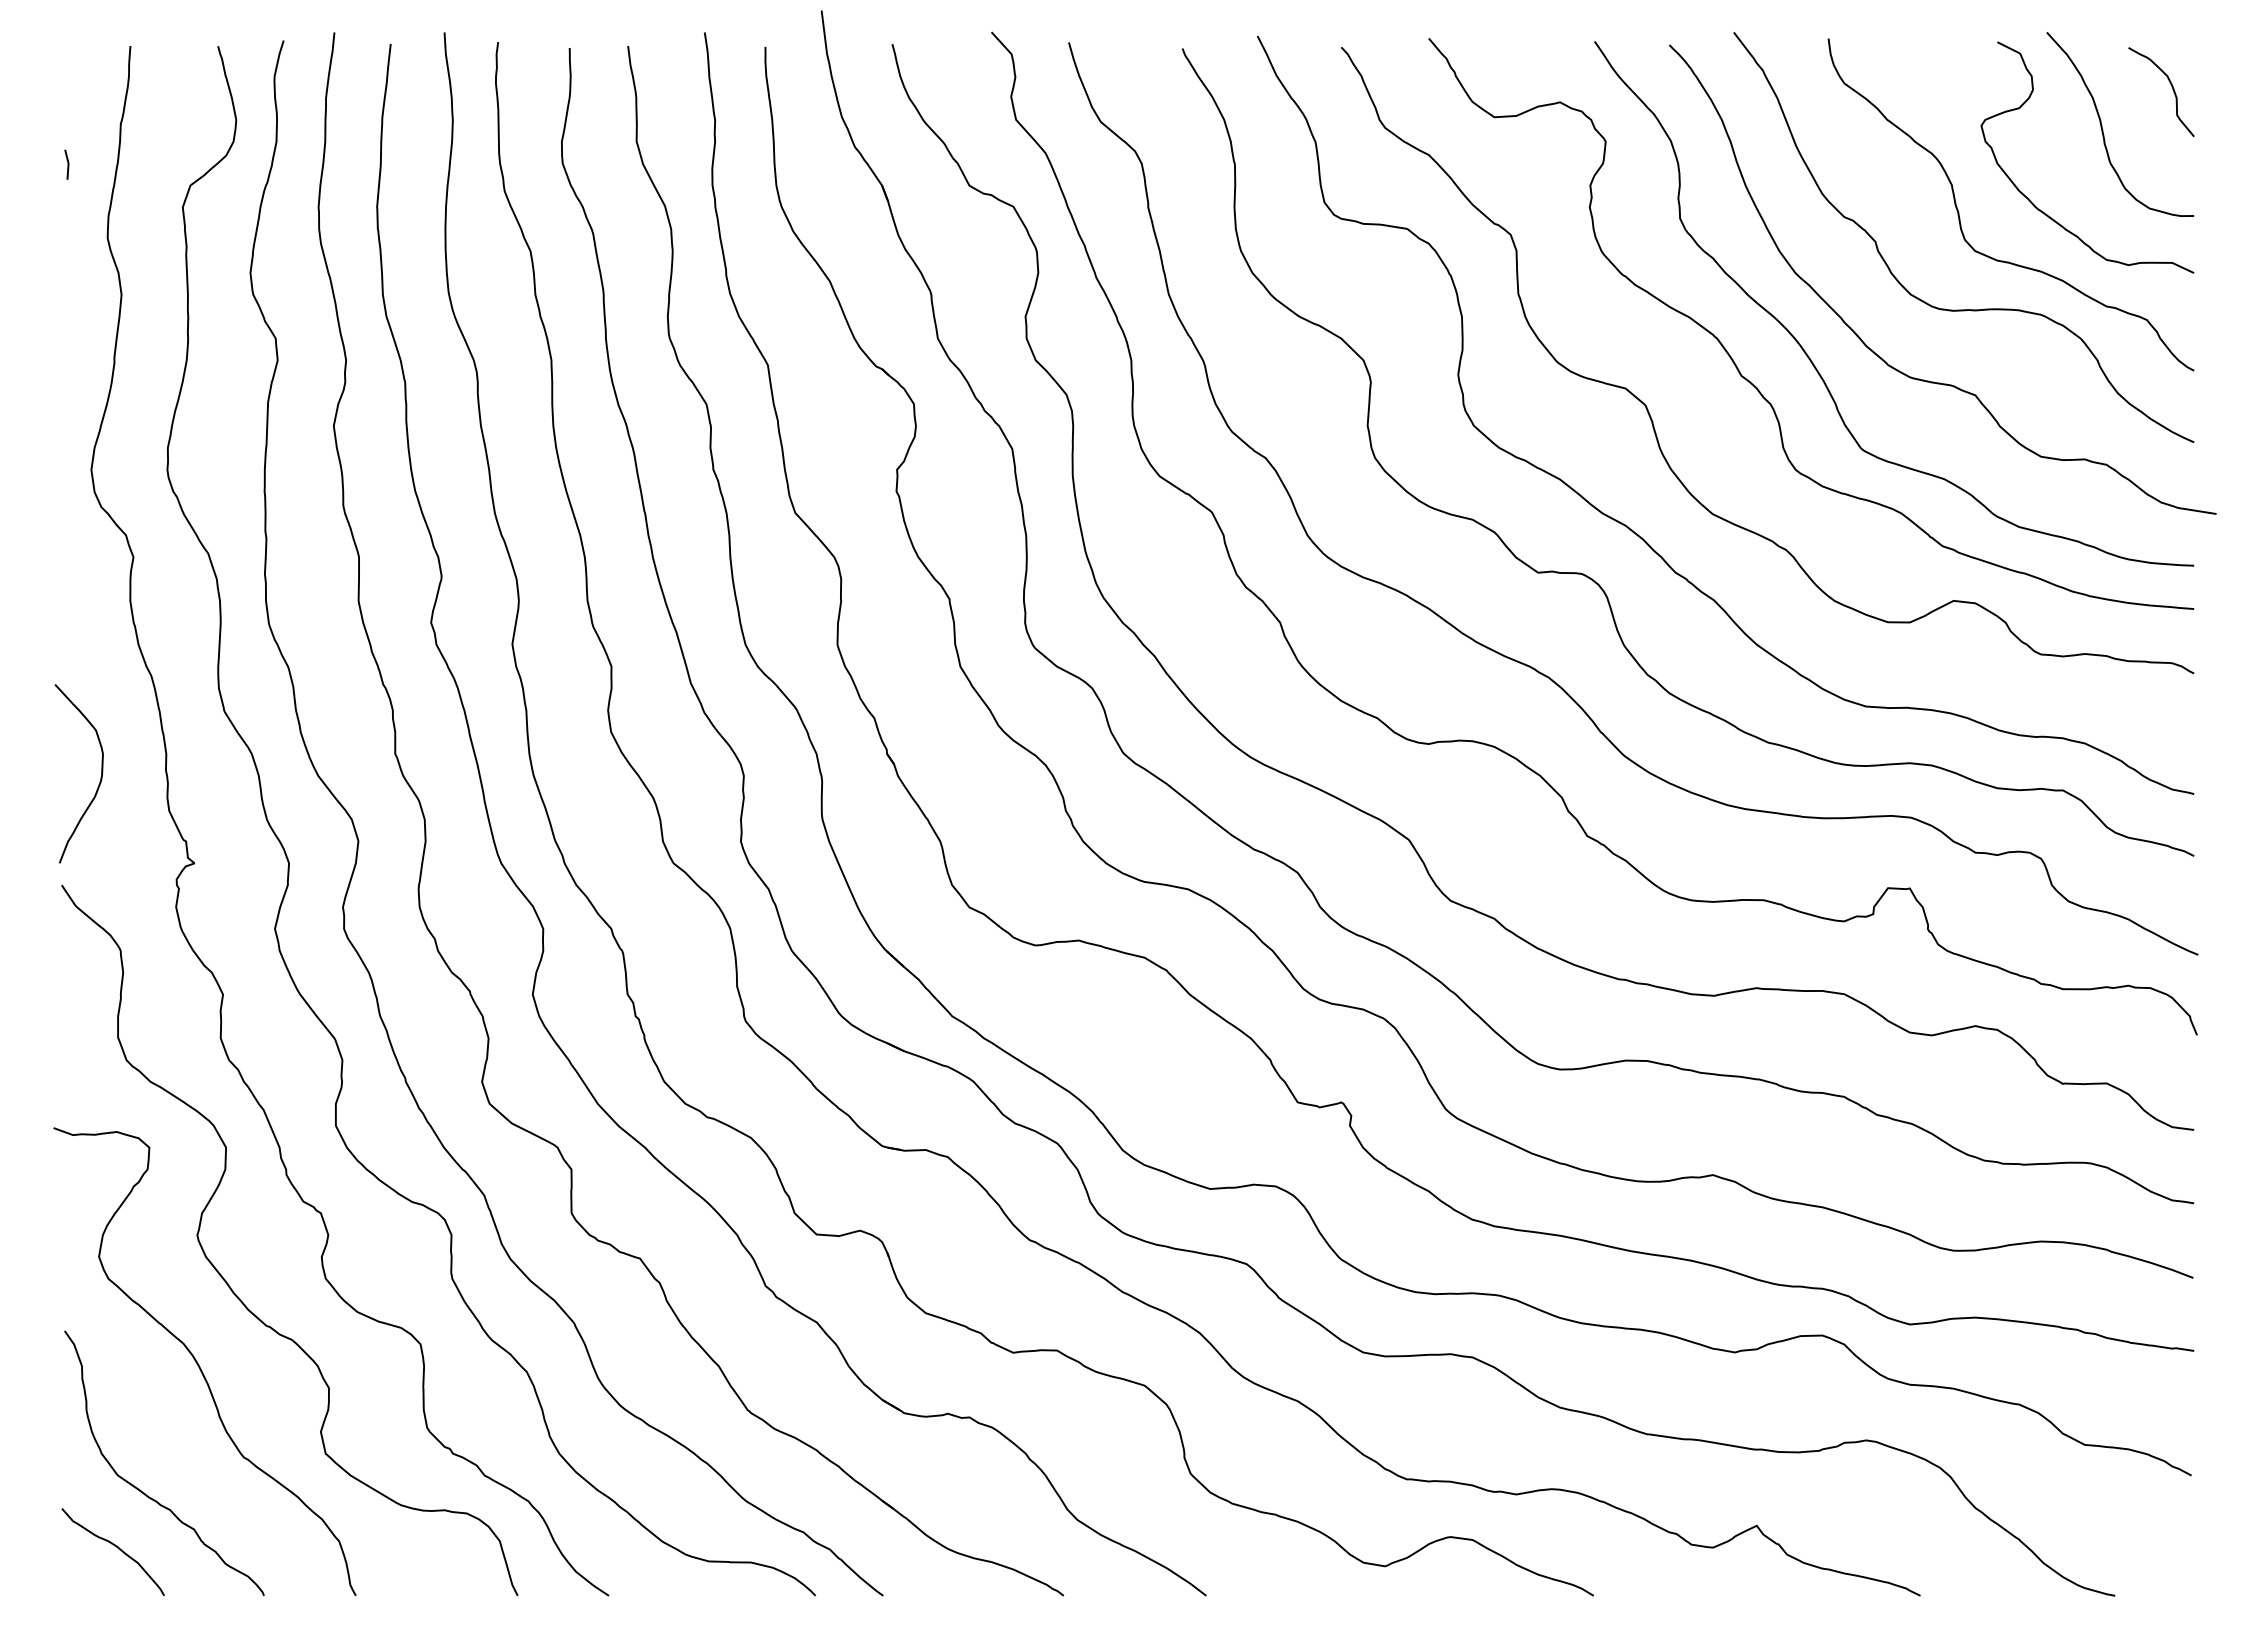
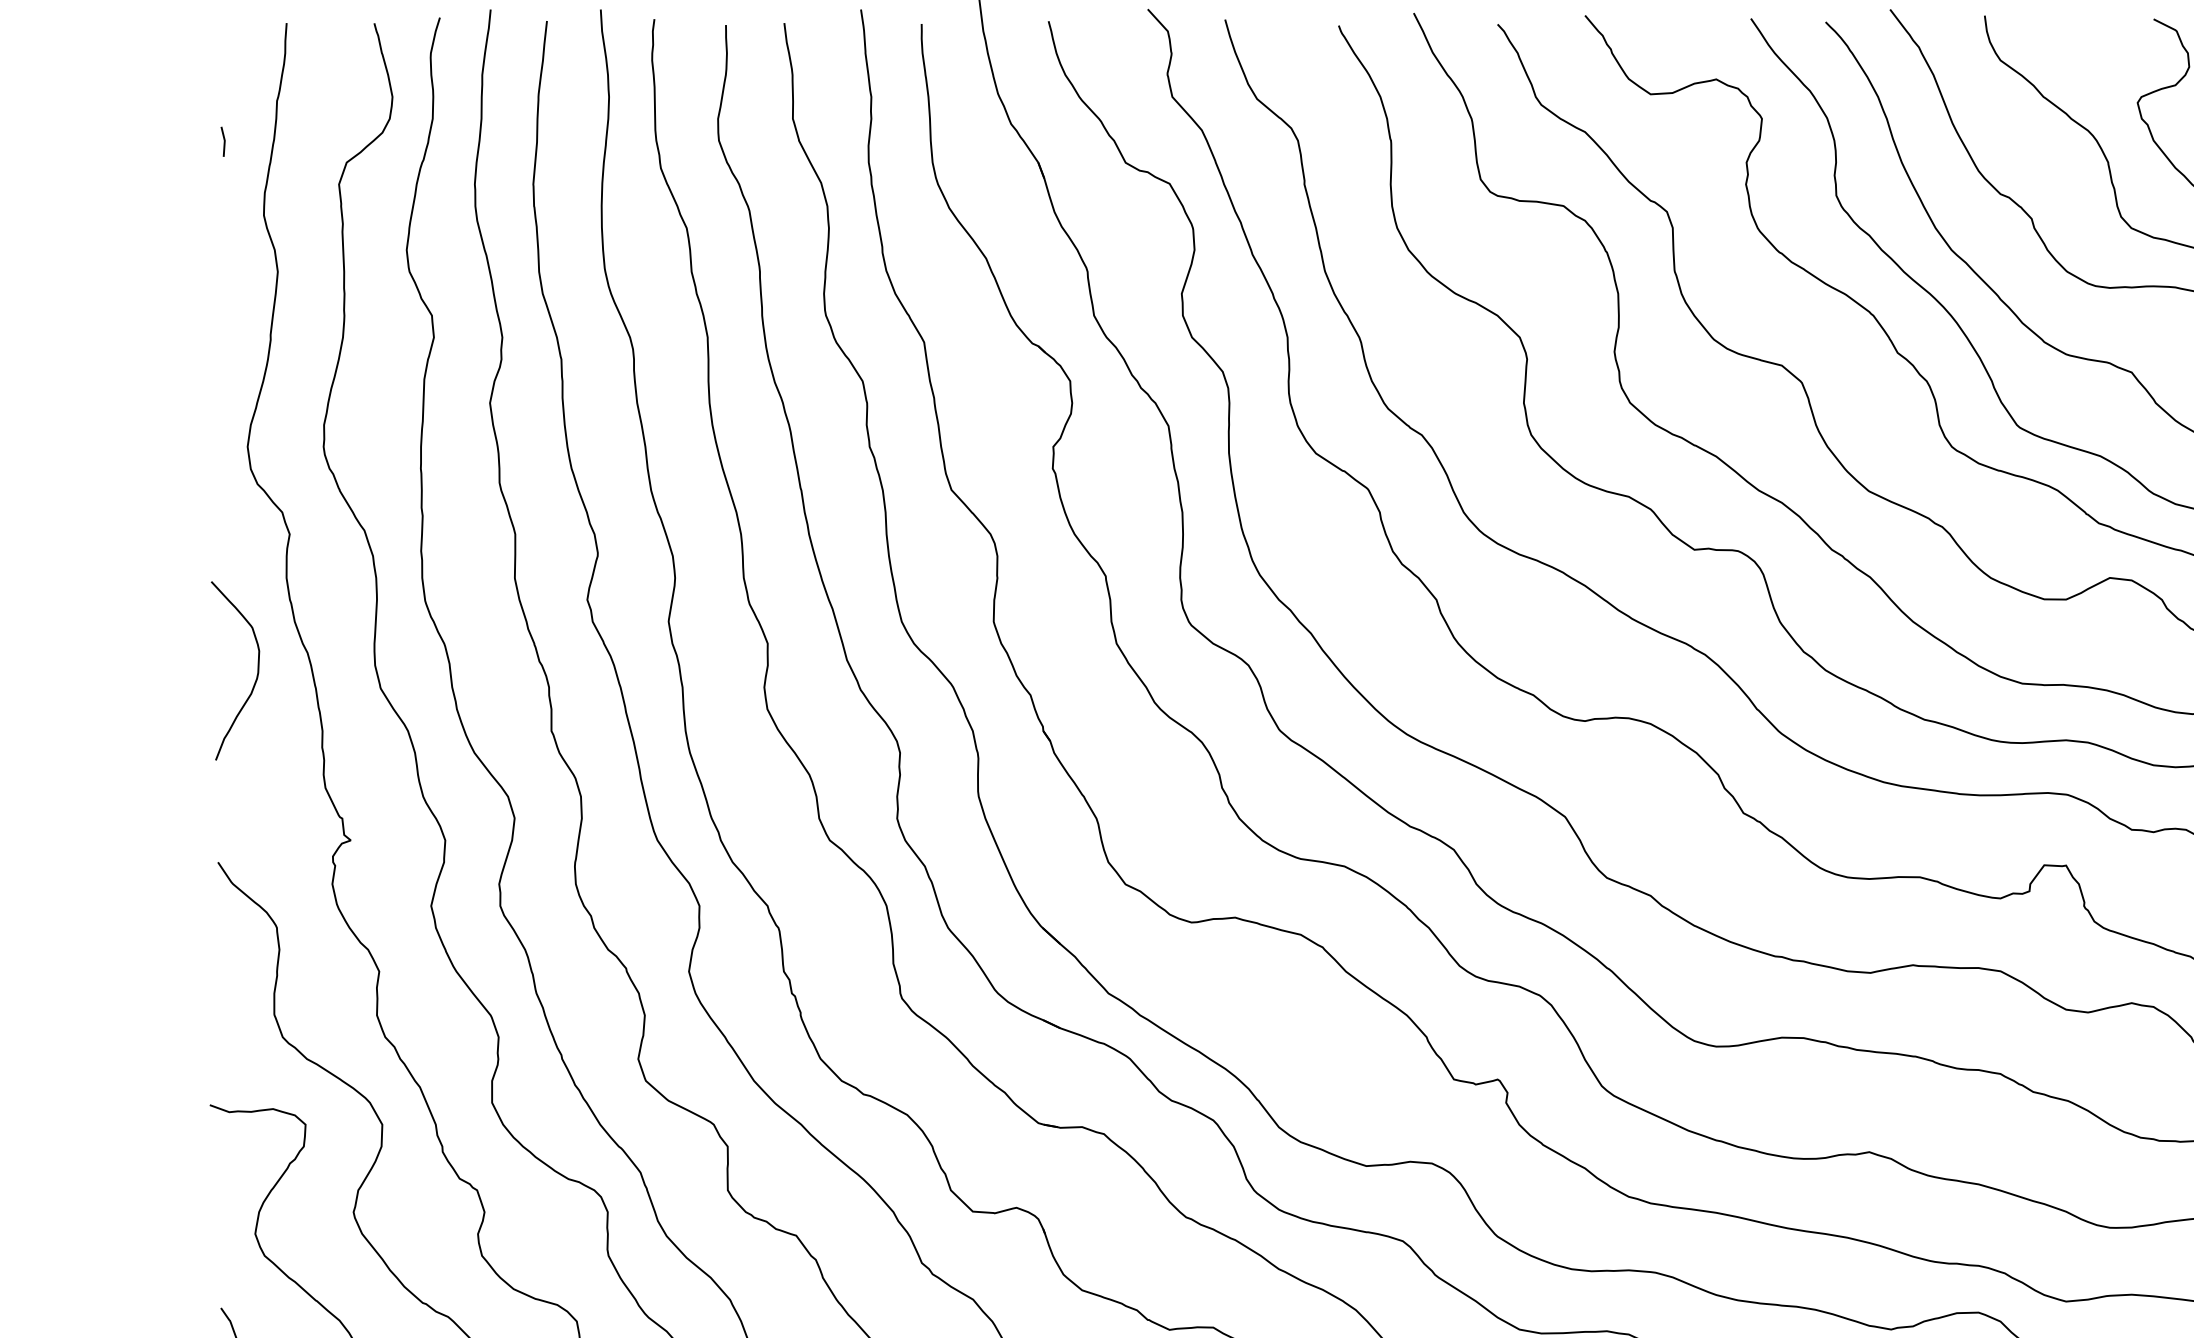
curve: (100, 777) -> (256, 674), moved

